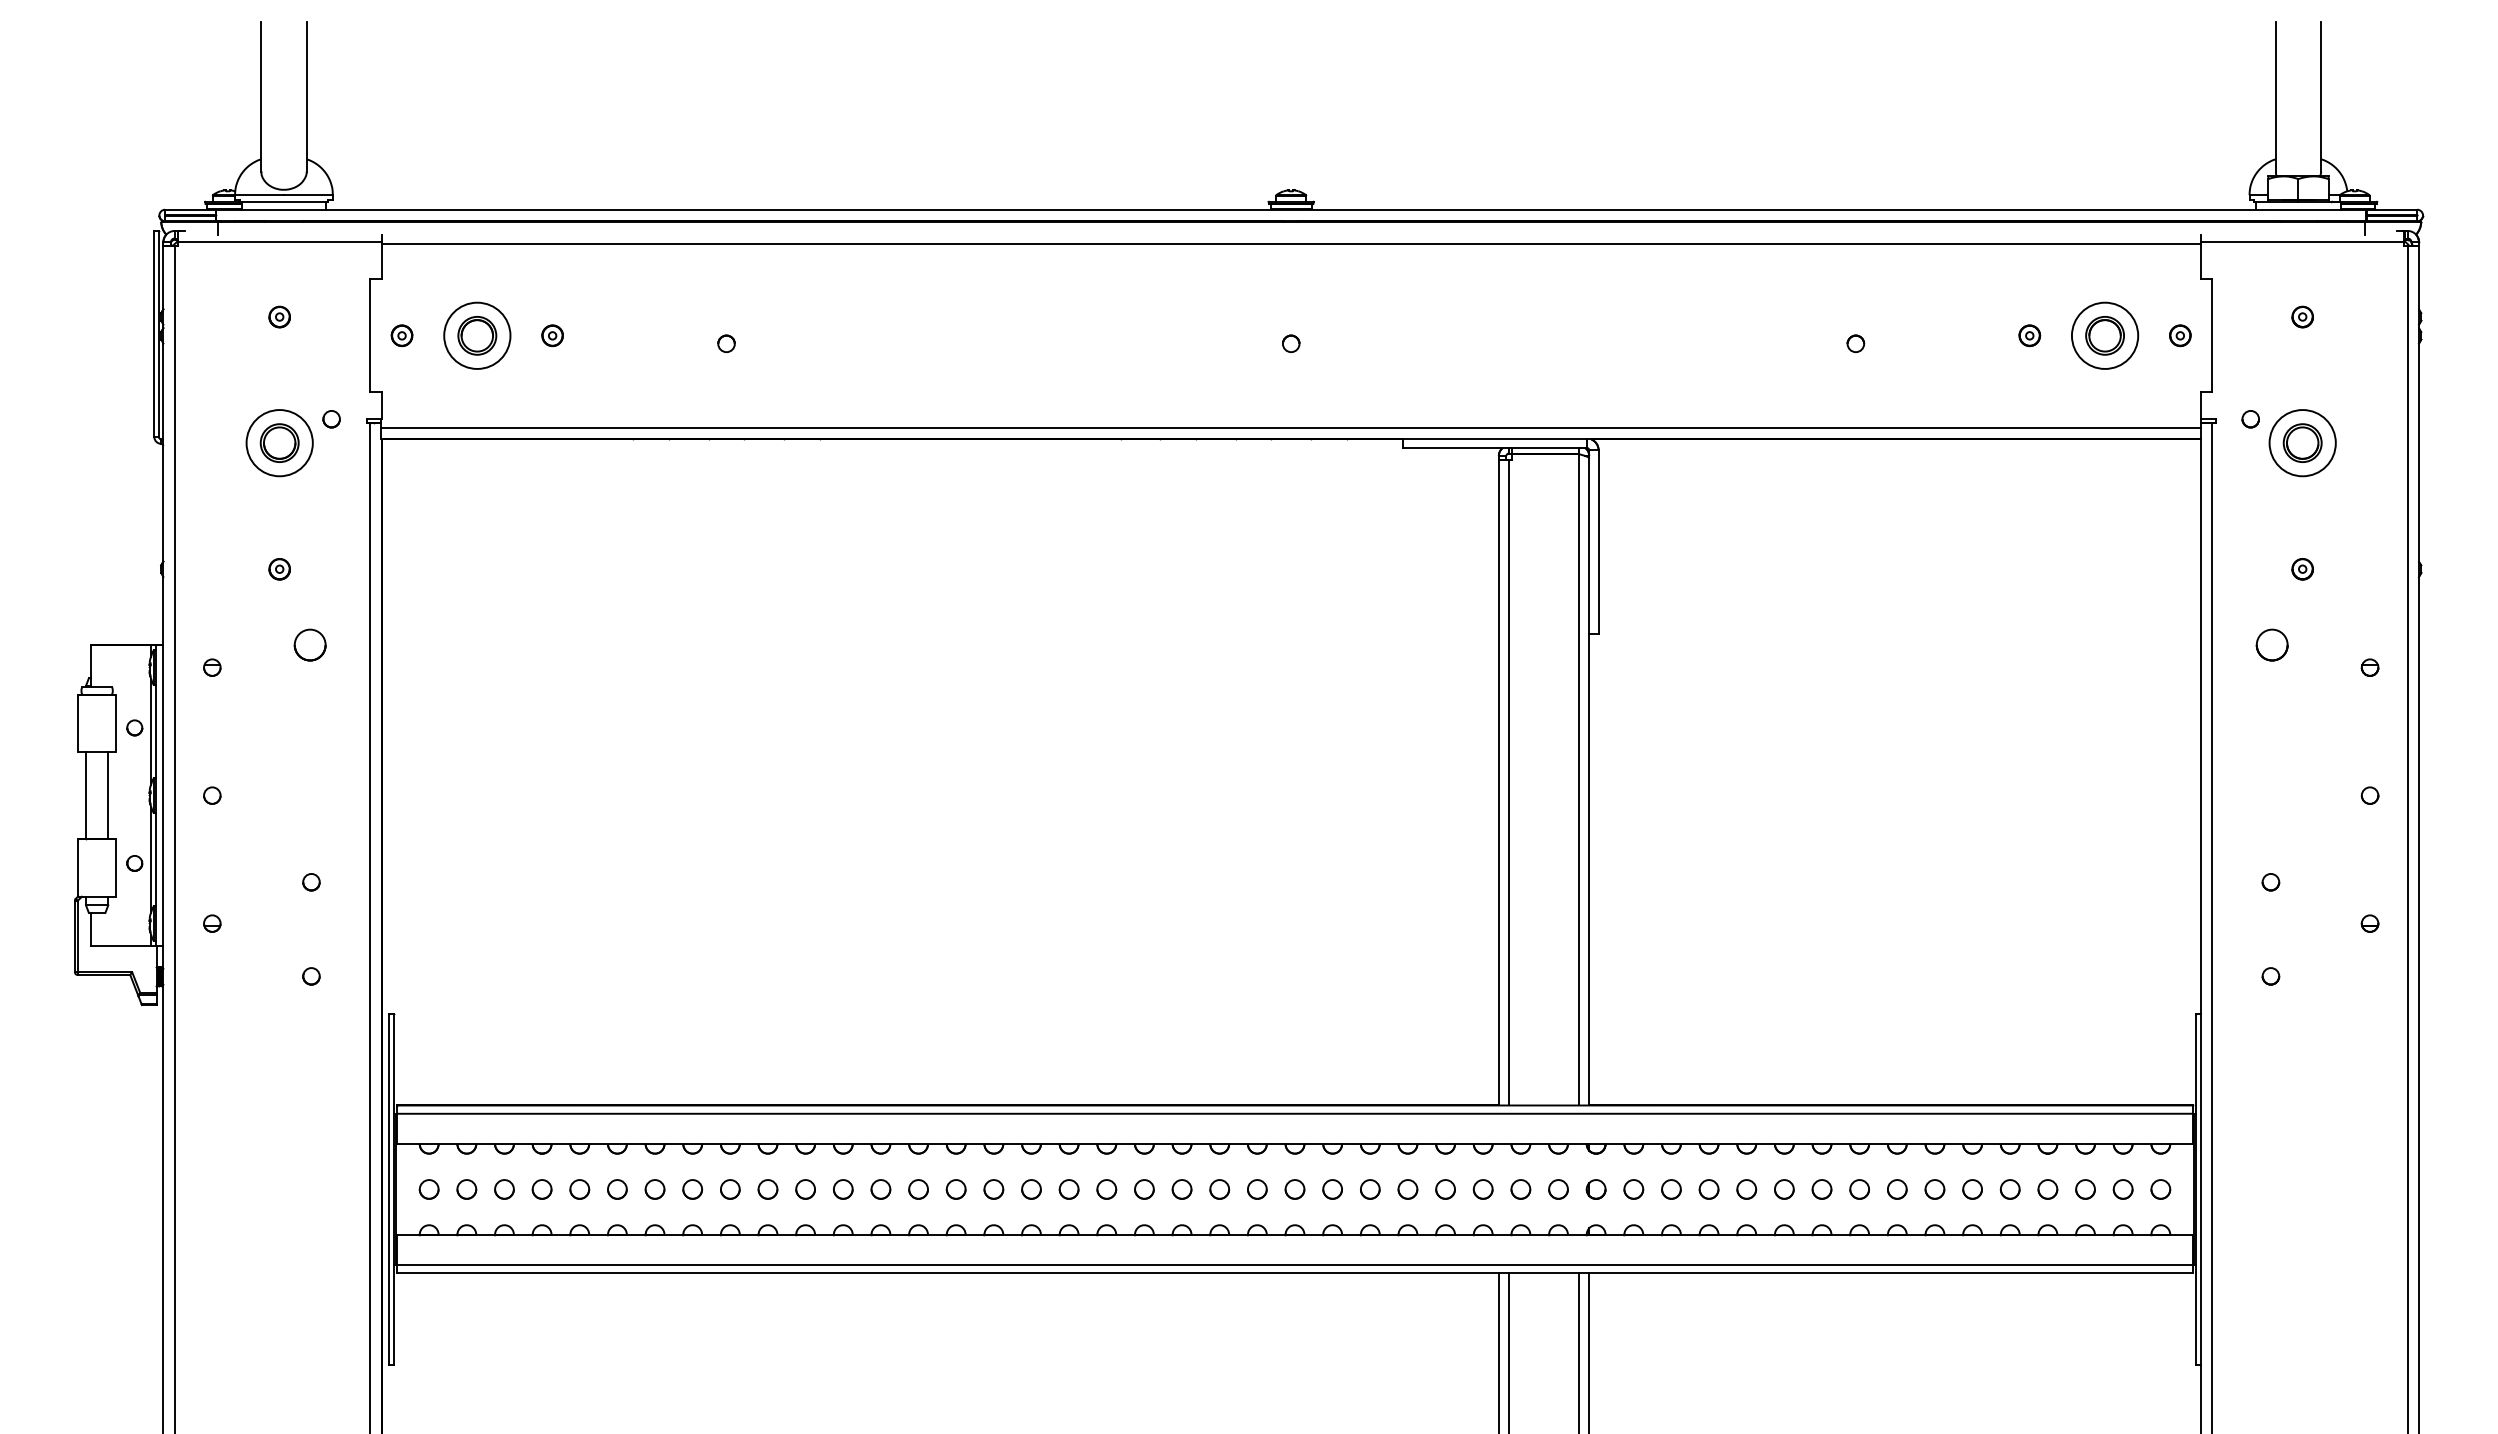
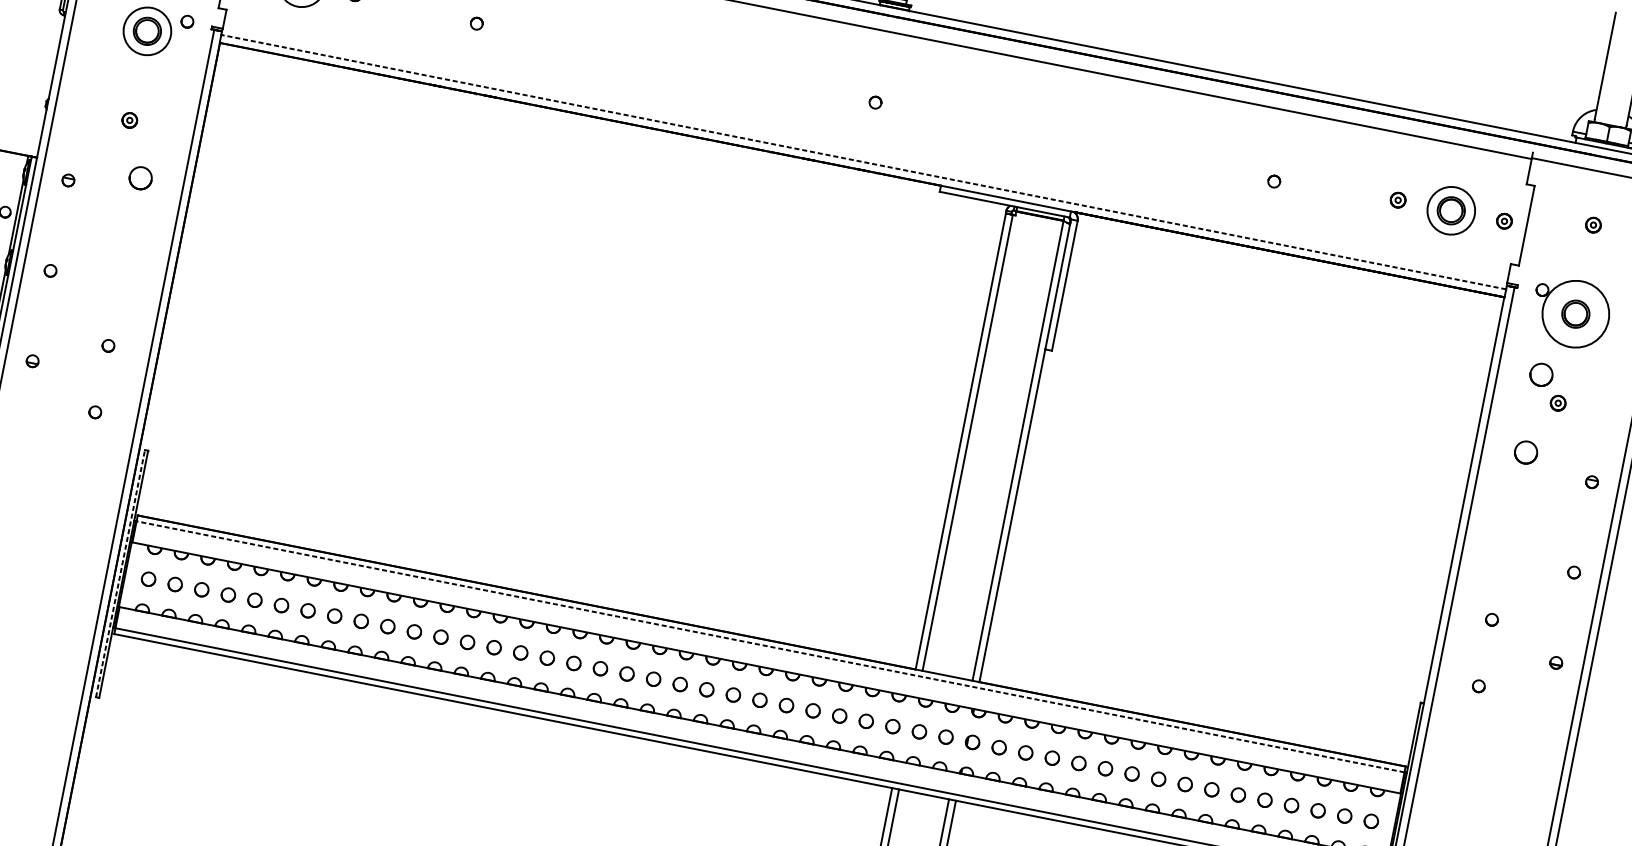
line: (1291, 428) -> (863, 162), solid -> dashed
circle: (2302, 443) -> (1575, 314), size x1.4
part: (2271, 534) -> (1541, 374), added
line: (1295, 1113) -> (770, 646), solid -> dashed
line: (389, 1188) -> (120, 573), solid -> dashed

